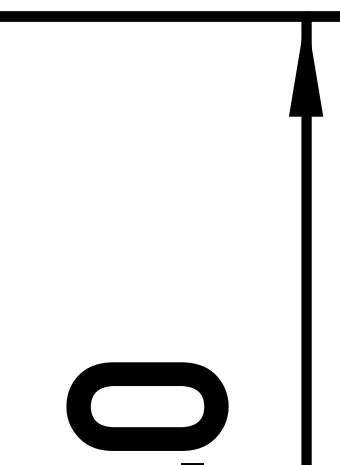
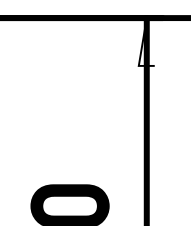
fill: (305, 65) -> (146, 41), removed

